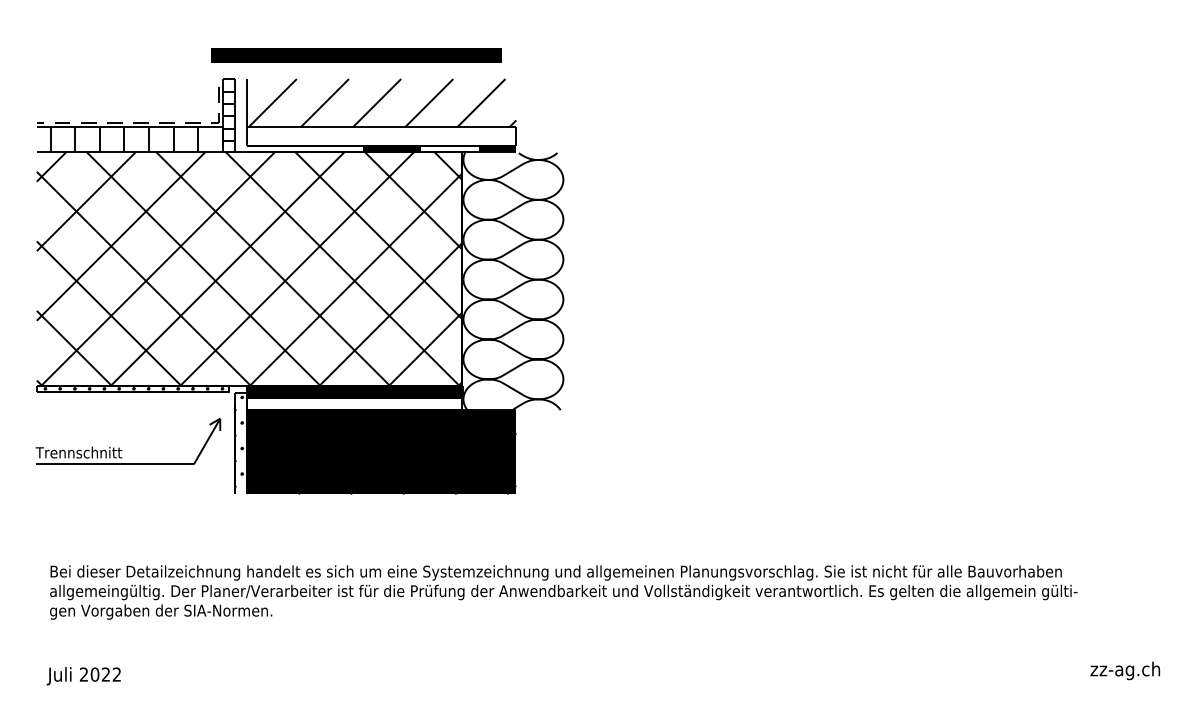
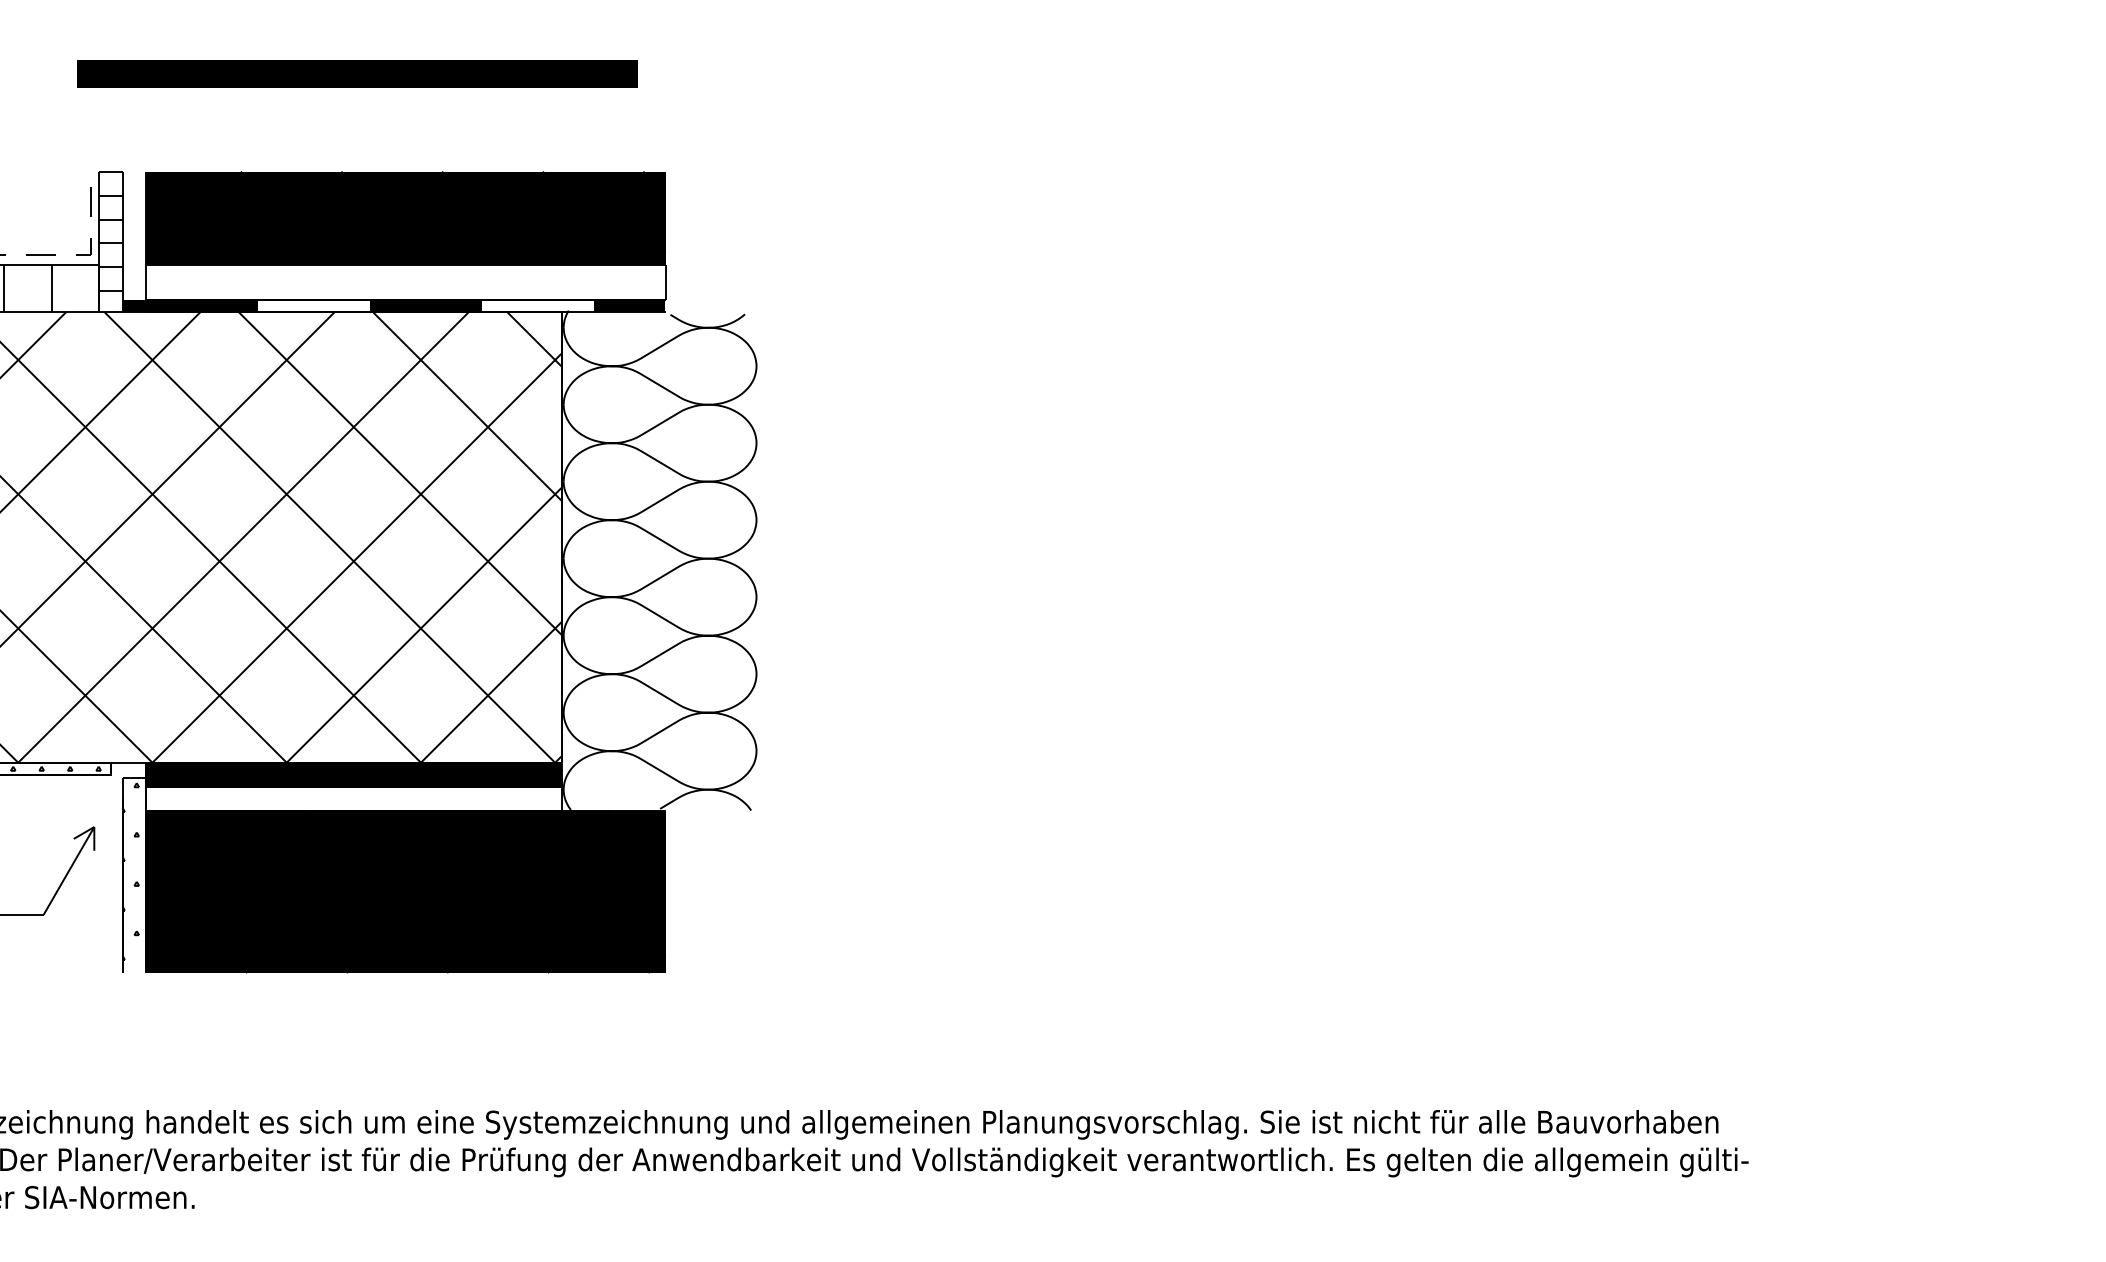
part: (356, 55) -> (357, 74), moved
fill: (381, 103) -> (405, 218), added
fill: (269, 148) -> (189, 305), added

